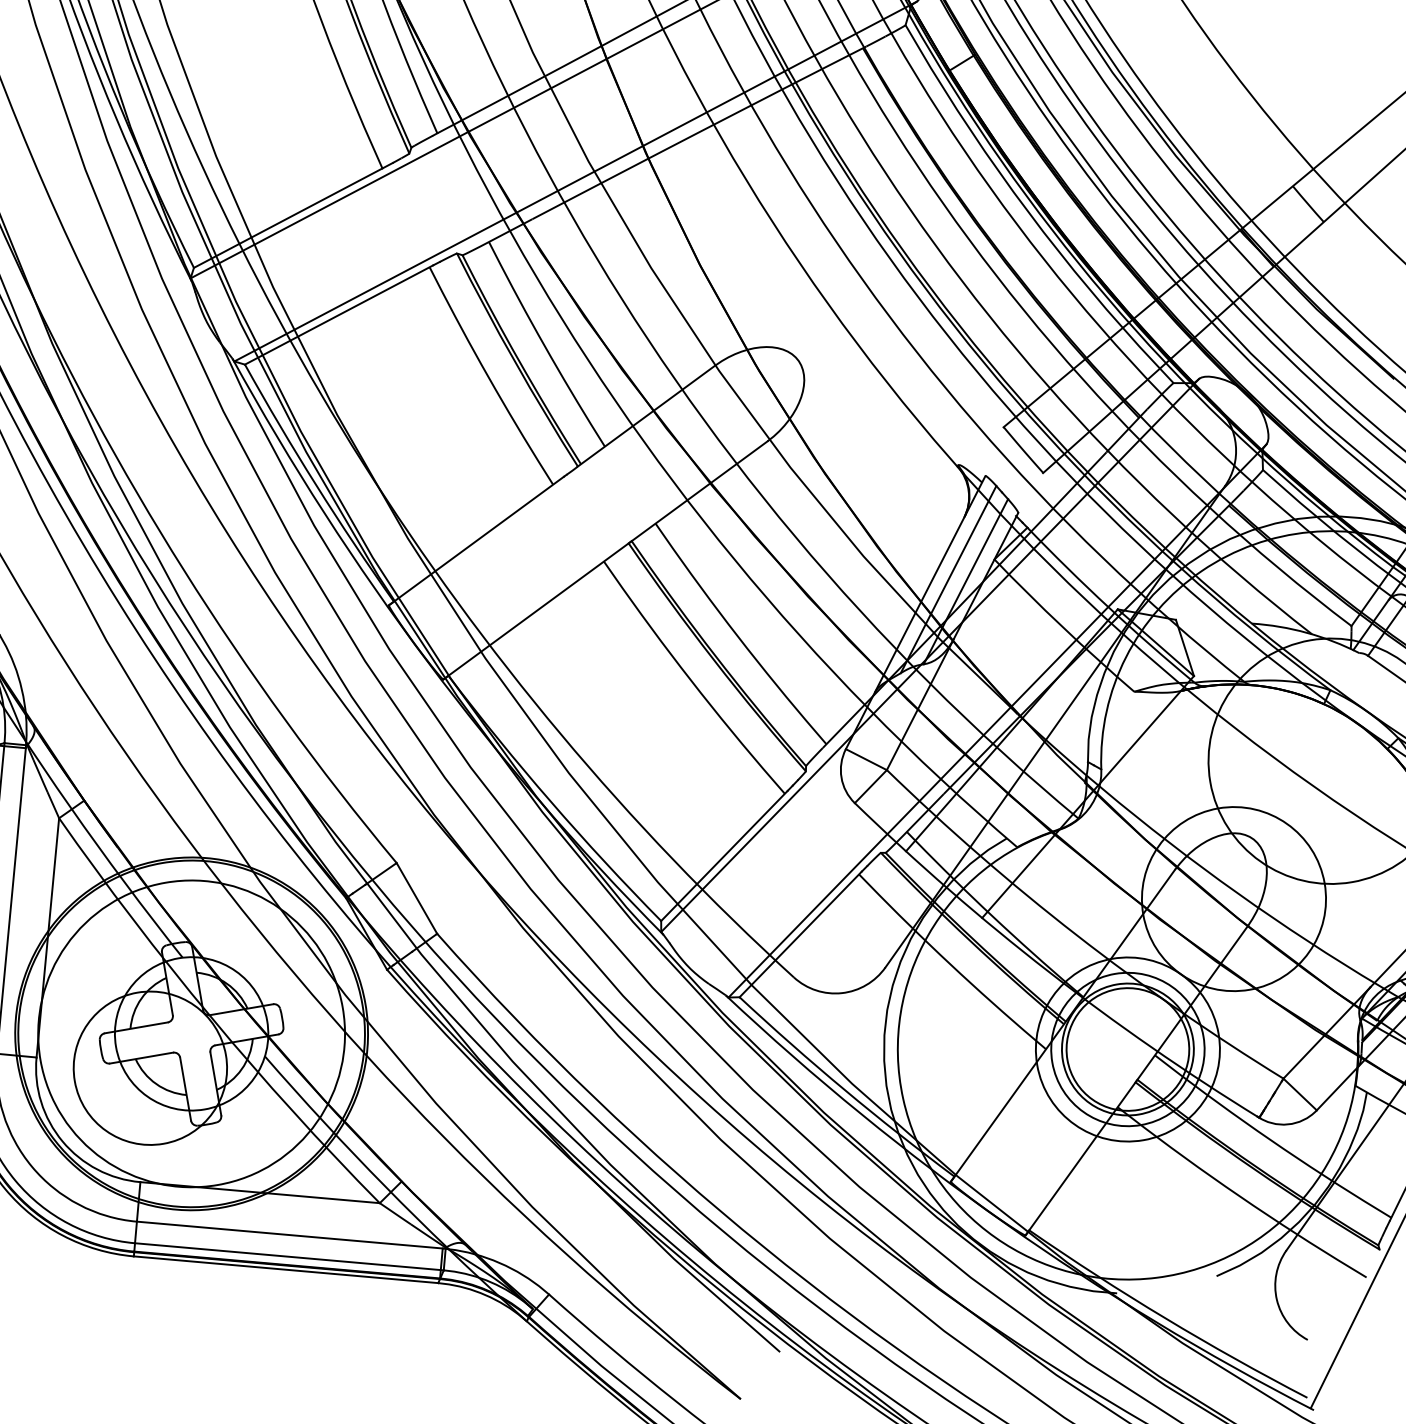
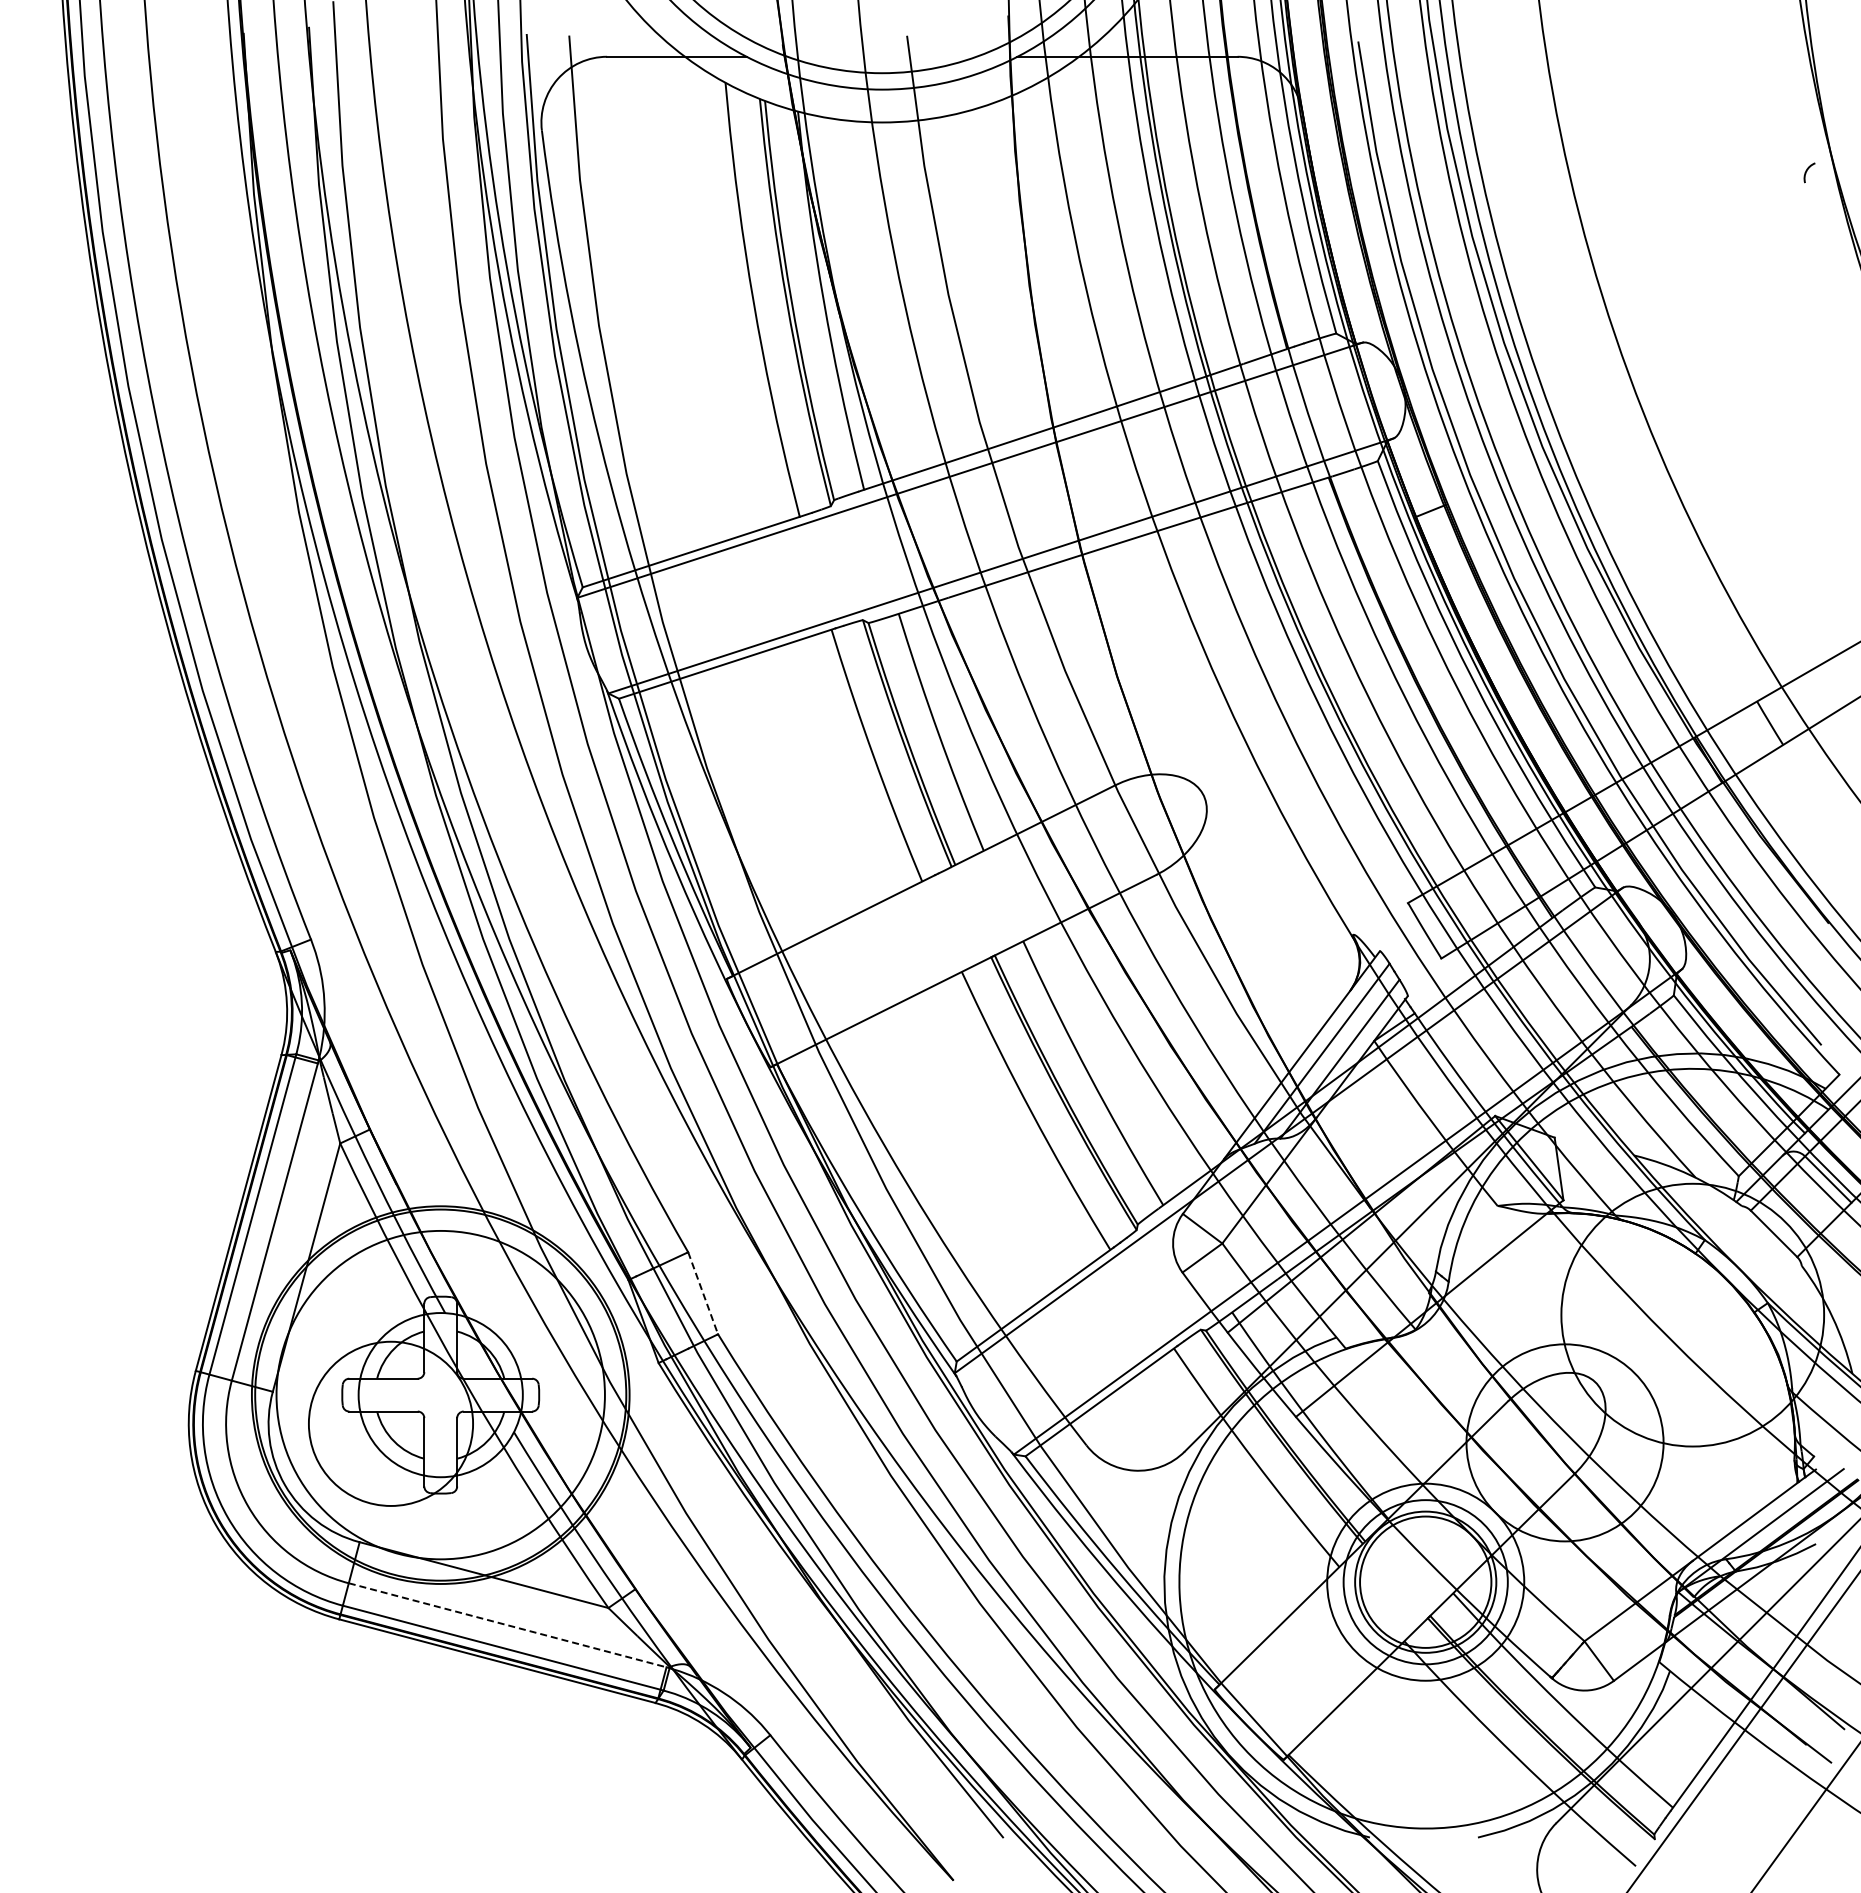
line: (417, 898) -> (703, 1293), solid -> dashed
line: (290, 1235) -> (508, 1625), solid -> dashed

